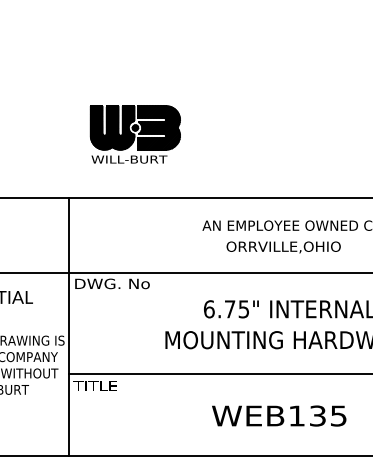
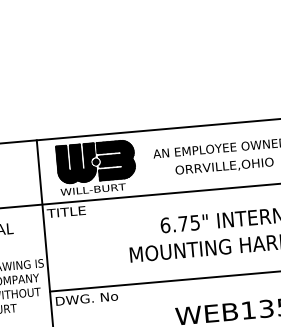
part: (134, 134) -> (95, 167), moved
text: (111, 283) -> (79, 210), DWG. No -> TITLE
text: (110, 386) -> (86, 299), TITLE -> DWG. No

